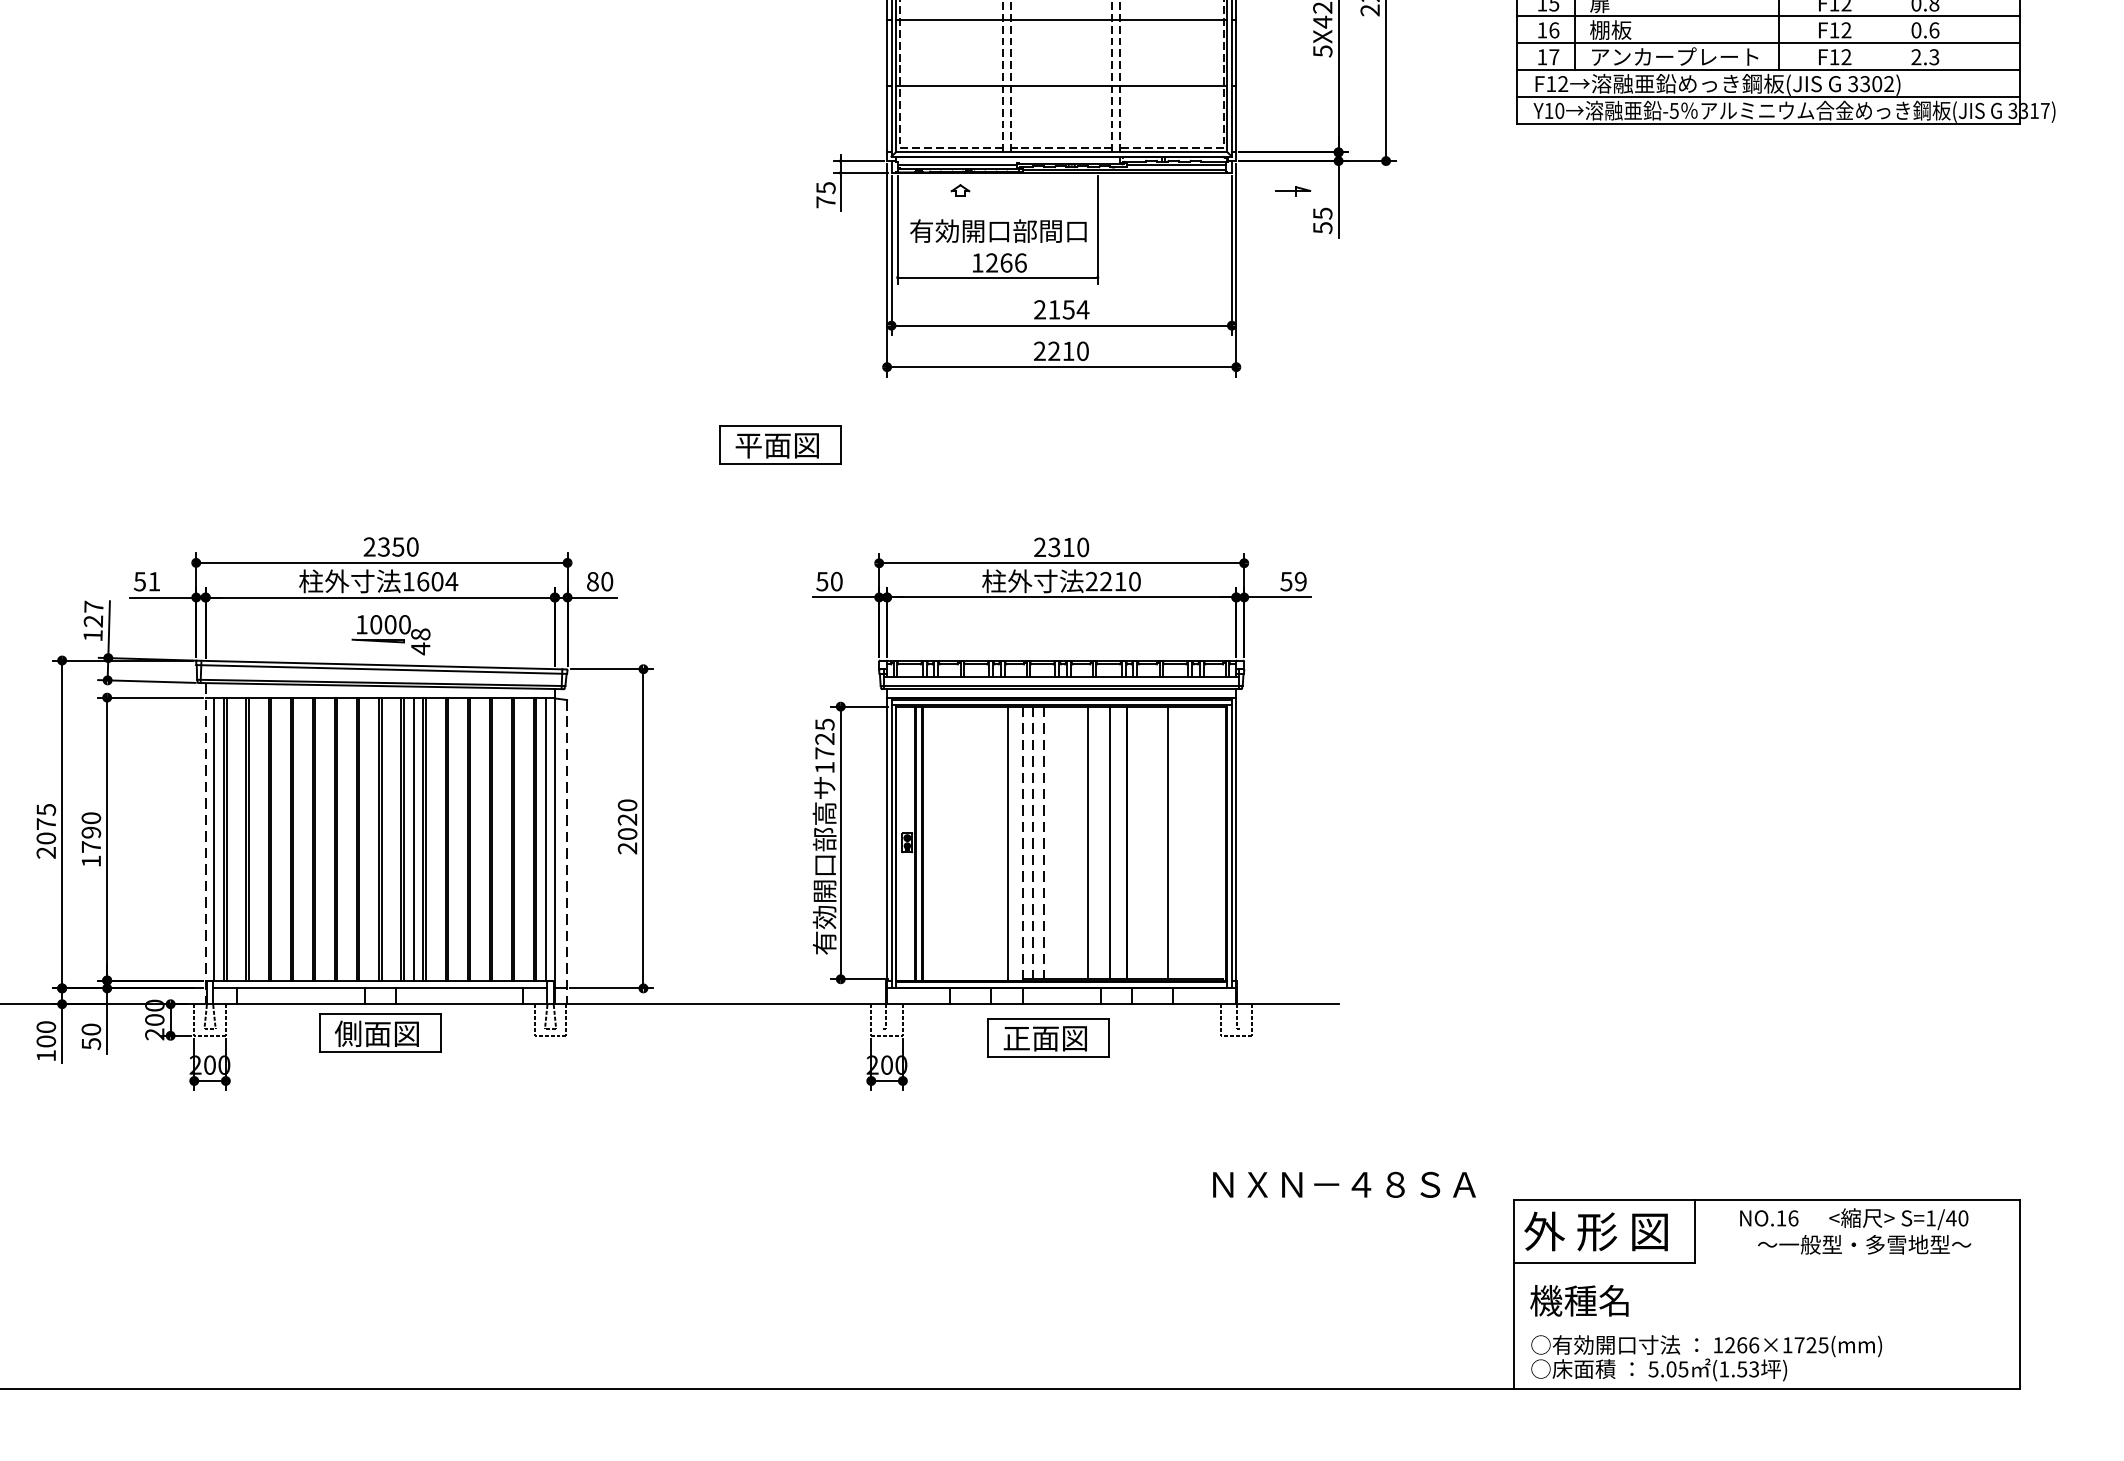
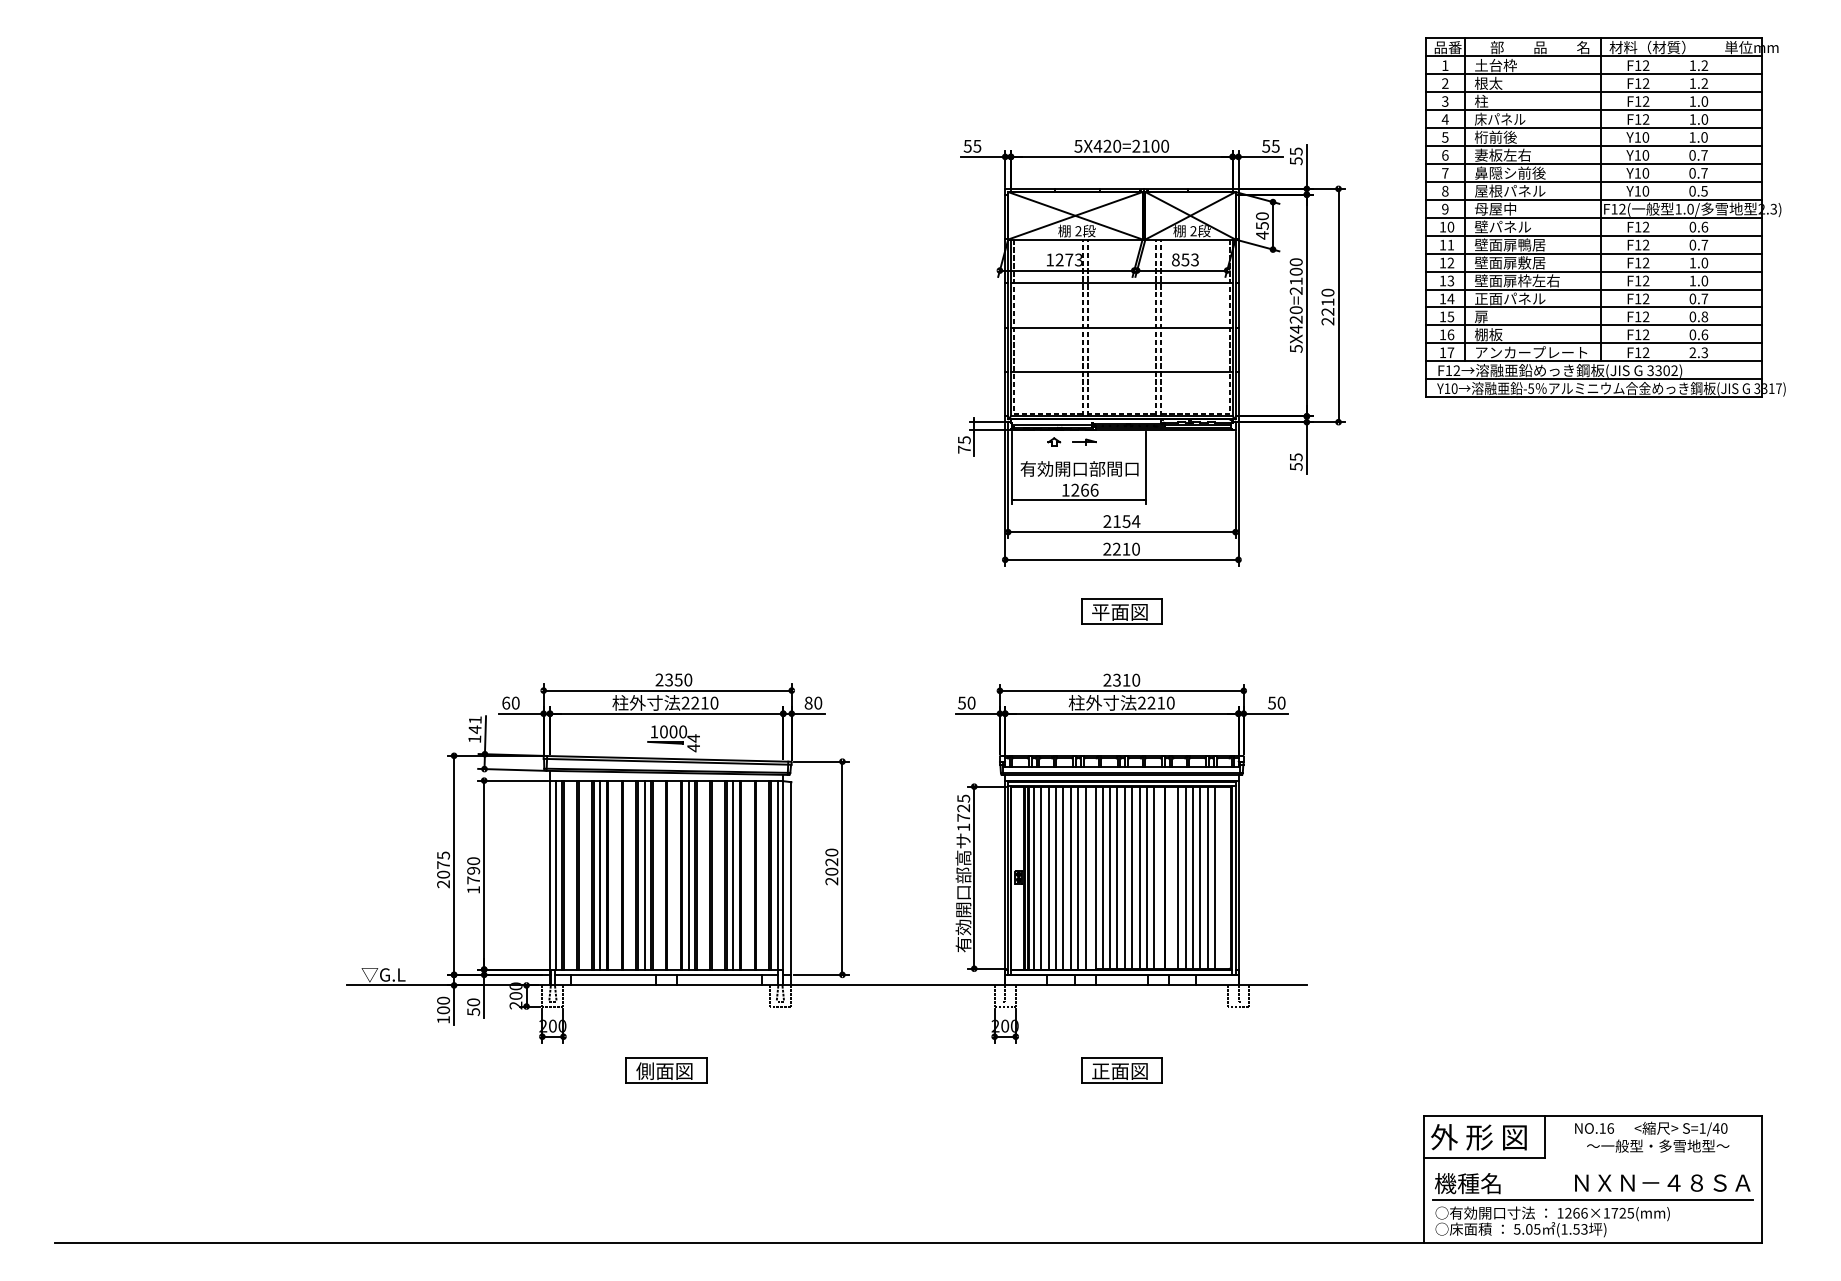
part: (1293, 189) -> (1084, 441), moved
part: (779, 444) -> (1121, 611), moved
text: (146, 580) -> (510, 702), 51 -> 60
text: (429, 580) -> (699, 702), 1604 -> 2210
text: (1300, 580) -> (1281, 702), 59 -> 50
text: (92, 615) -> (474, 725), 127 -> 141
text: (420, 634) -> (693, 738), 48 -> 44
line: (281, 838) -> (600, 874), added
line: (347, 838) -> (644, 874), added
line: (480, 838) -> (733, 874), added
line: (929, 842) -> (1033, 877), added
line: (941, 842) -> (1041, 877), added
line: (951, 842) -> (1048, 877), added
line: (963, 842) -> (1056, 877), added
line: (974, 842) -> (1063, 877), added
line: (984, 842) -> (1070, 877), added
line: (996, 842) -> (1078, 877), added
line: (1055, 842) -> (1117, 877), added
line: (1065, 842) -> (1124, 877), added
line: (1077, 842) -> (1132, 877), added
line: (1100, 842) -> (1147, 877), added
line: (1146, 842) -> (1178, 877), added
line: (1156, 842) -> (1185, 877), added
line: (1179, 842) -> (1200, 877), added
line: (1189, 842) -> (1207, 877), added
line: (1201, 842) -> (1215, 877), added
line: (206, 844) -> (550, 878), dashed -> solid
line: (1023, 844) -> (1096, 878), dashed -> solid
line: (1032, 844) -> (1102, 878), dashed -> solid
line: (1044, 844) -> (1110, 878), dashed -> solid
line: (567, 851) -> (791, 883), dashed -> solid
part: (380, 1032) -> (666, 1070), moved
part: (1047, 1037) -> (1121, 1070), moved
text: (1344, 1183) -> (1662, 1182), moved
line: (1766, 1326) -> (1592, 1200), added

